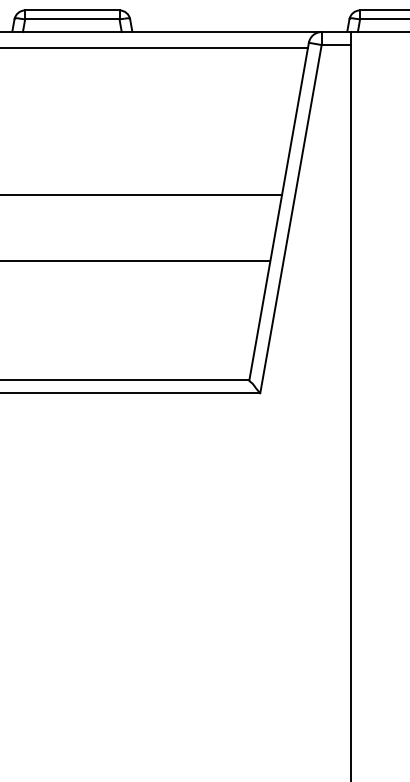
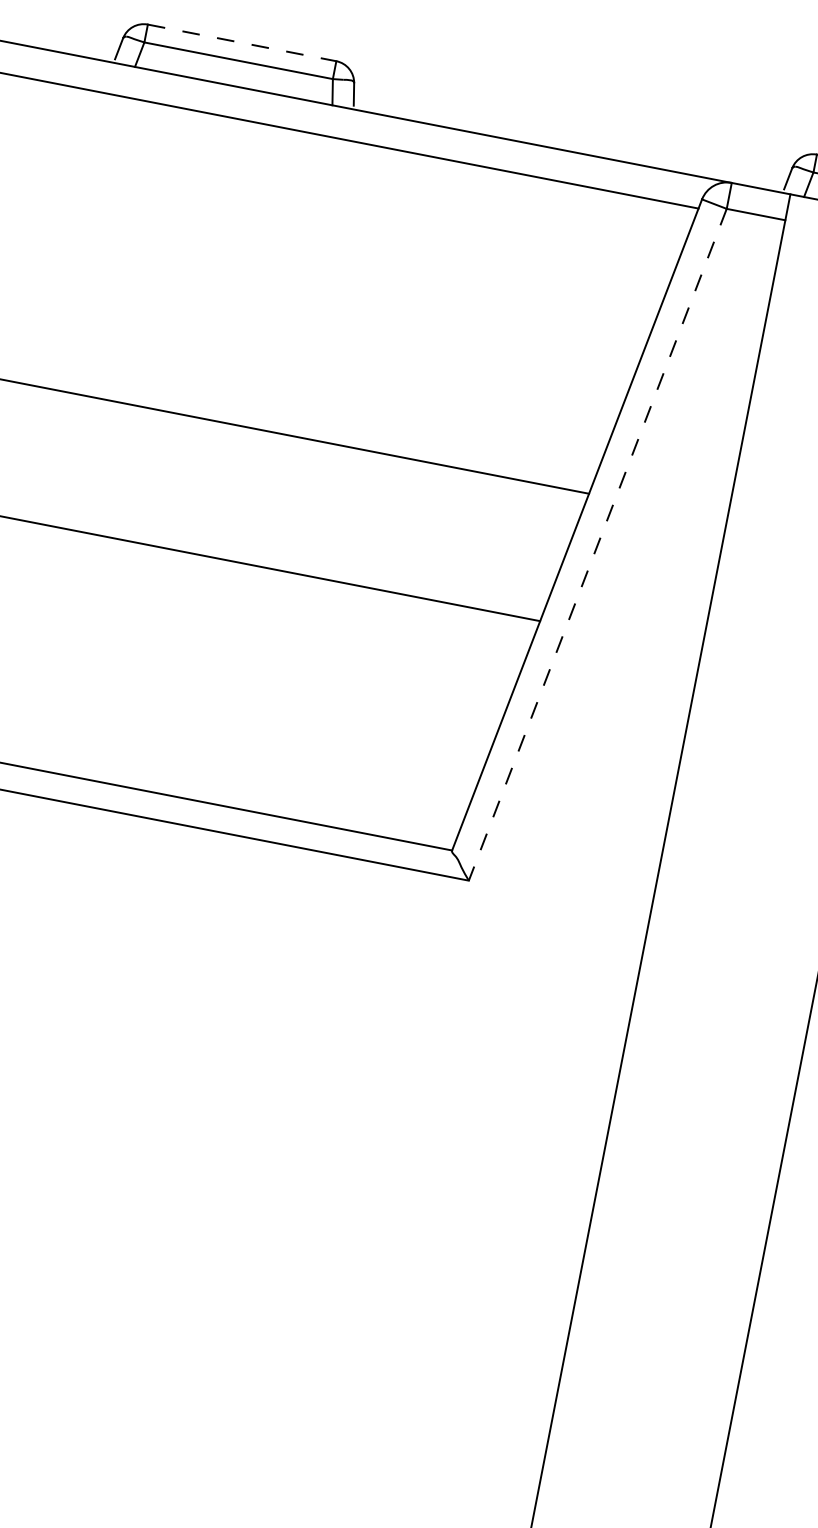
line: (72, 10) -> (242, 43), solid -> dashed
line: (290, 219) -> (596, 545), solid -> dashed

